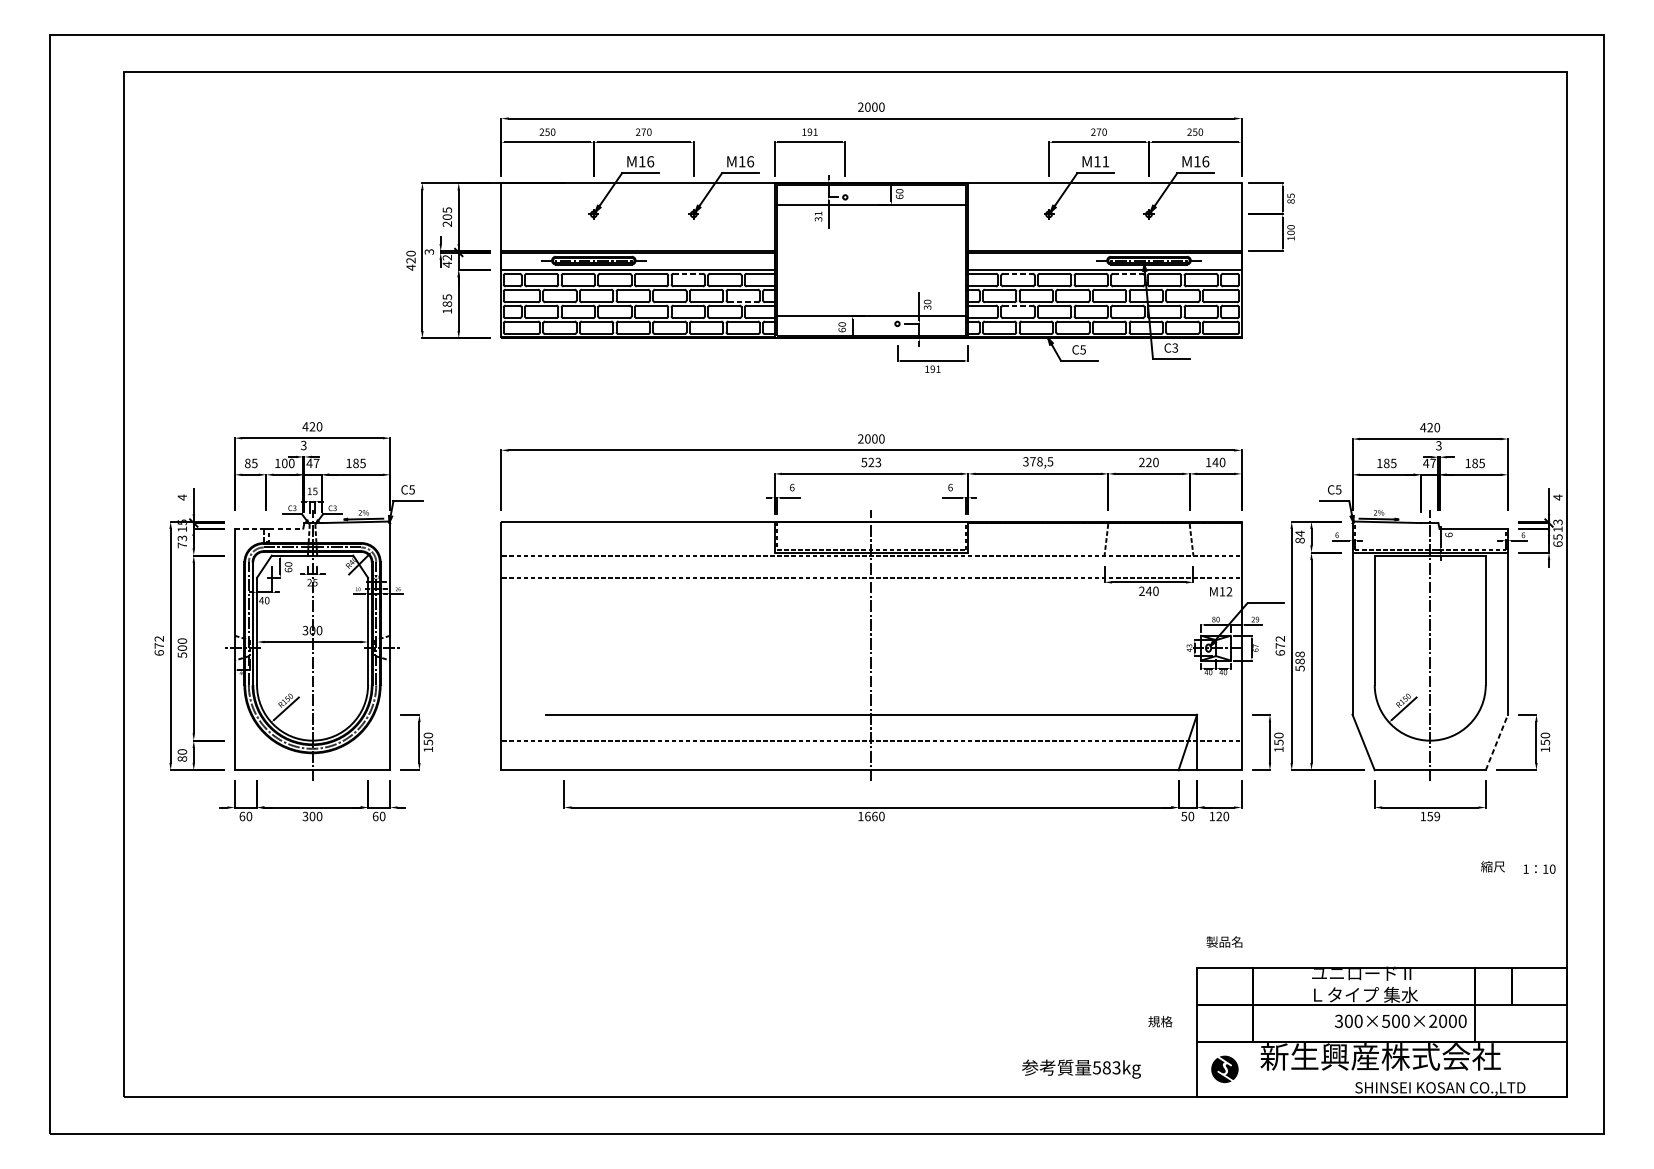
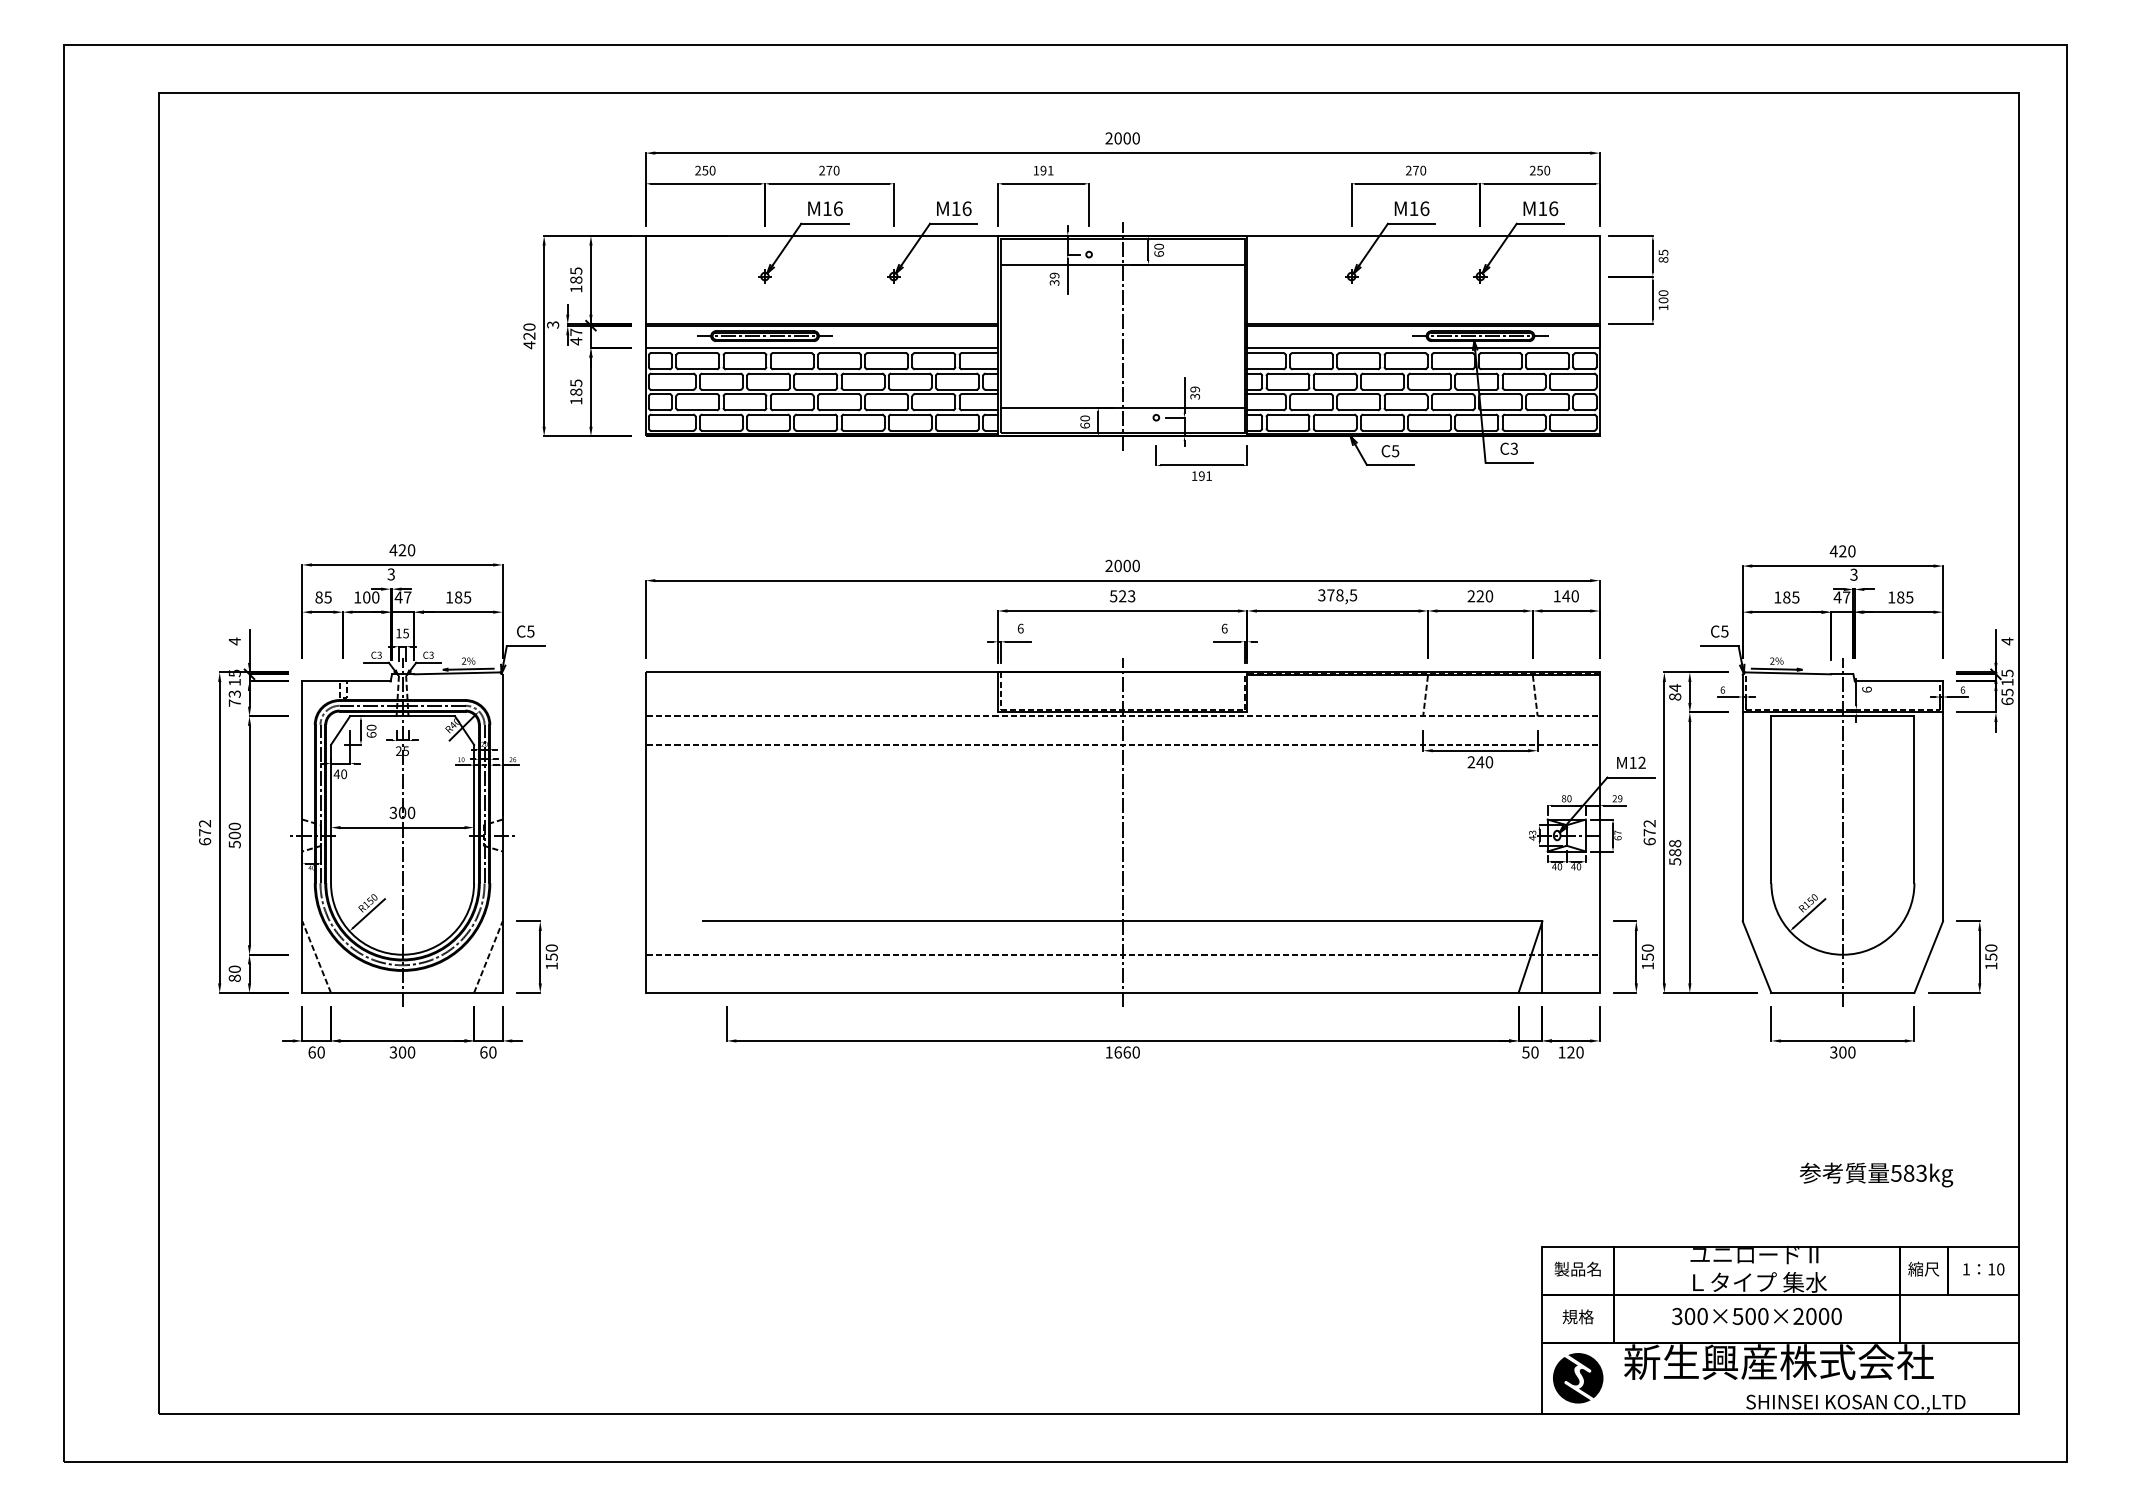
text: (1105, 161) -> (1424, 208), M11 -> M16
text: (818, 213) -> (1054, 275), 31 -> 39
text: (447, 220) -> (576, 284), 205 -> 185
text: (447, 257) -> (576, 332), 42 -> 47
line: (871, 260) -> (1122, 335), added
line: (688, 274) -> (887, 353), dashed -> solid
line: (1018, 274) -> (1312, 353), dashed -> solid
line: (1128, 274) -> (1453, 353), dashed -> solid
line: (743, 302) -> (957, 389), dashed -> solid
text: (927, 302) -> (1194, 389), 30 -> 39
line: (1018, 305) -> (1312, 394), dashed -> solid
text: (1557, 521) -> (2006, 672), 13 -> 15
line: (269, 528) -> (347, 681), dashed -> solid
text: (1221, 591) -> (1631, 762), moved
line: (245, 742) -> (316, 956), added
line: (379, 742) -> (488, 956), added
line: (1496, 742) -> (1928, 957), dashed -> solid
text: (1429, 816) -> (1842, 1052), 159 -> 300
text: (1492, 866) -> (1923, 1268), moved
text: (1539, 869) -> (1983, 1269), moved
text: (1224, 941) -> (1577, 1268), moved
text: (1159, 1021) -> (1577, 1316), moved
text: (1400, 1021) -> (1756, 1316), moved
text: (1081, 1068) -> (1876, 1174), moved
part: (1225, 1069) -> (1578, 1378), size x1.43

